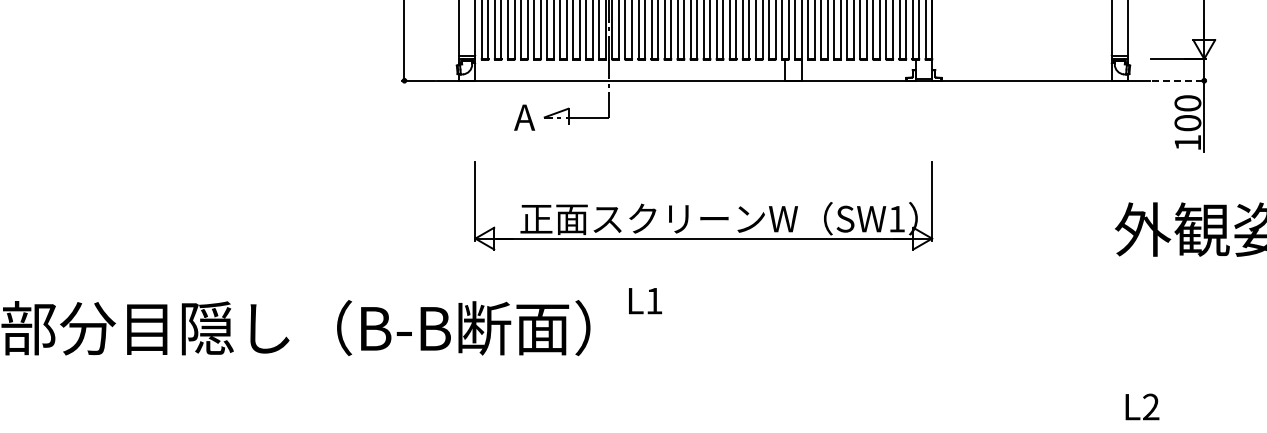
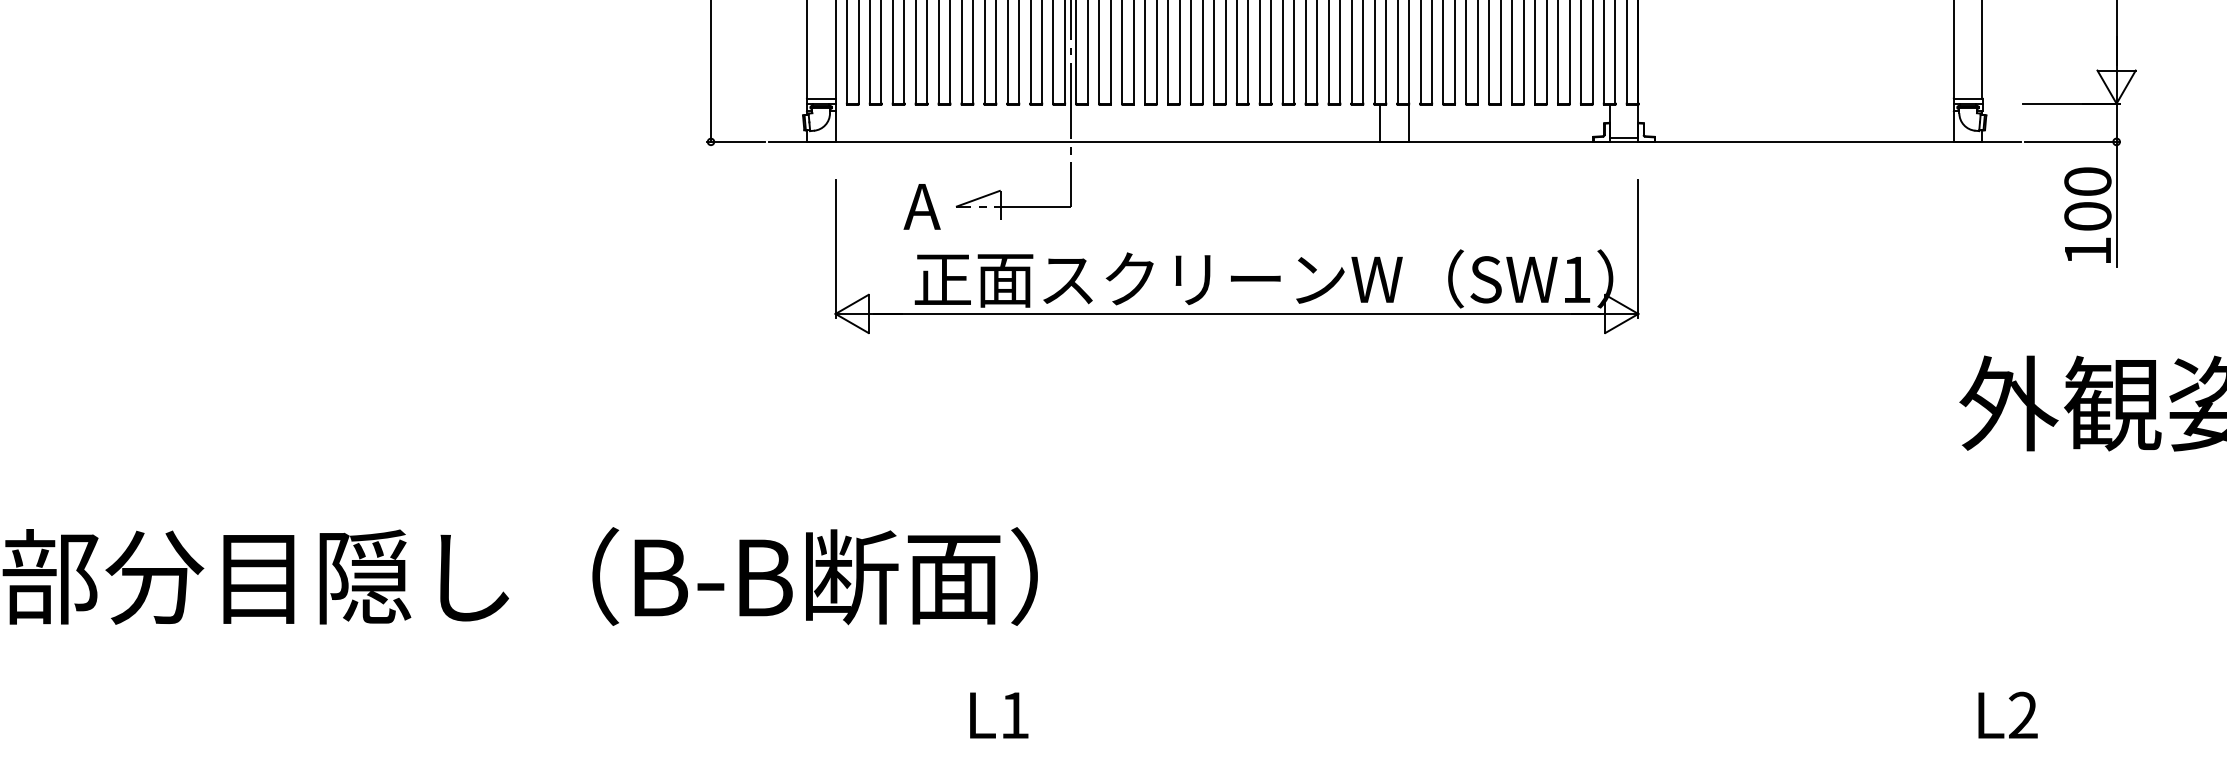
line: (1179, 80) -> (2073, 141), dashed -> solid
part: (703, 217) -> (1236, 276), moved
text: (645, 301) -> (999, 716), moved

